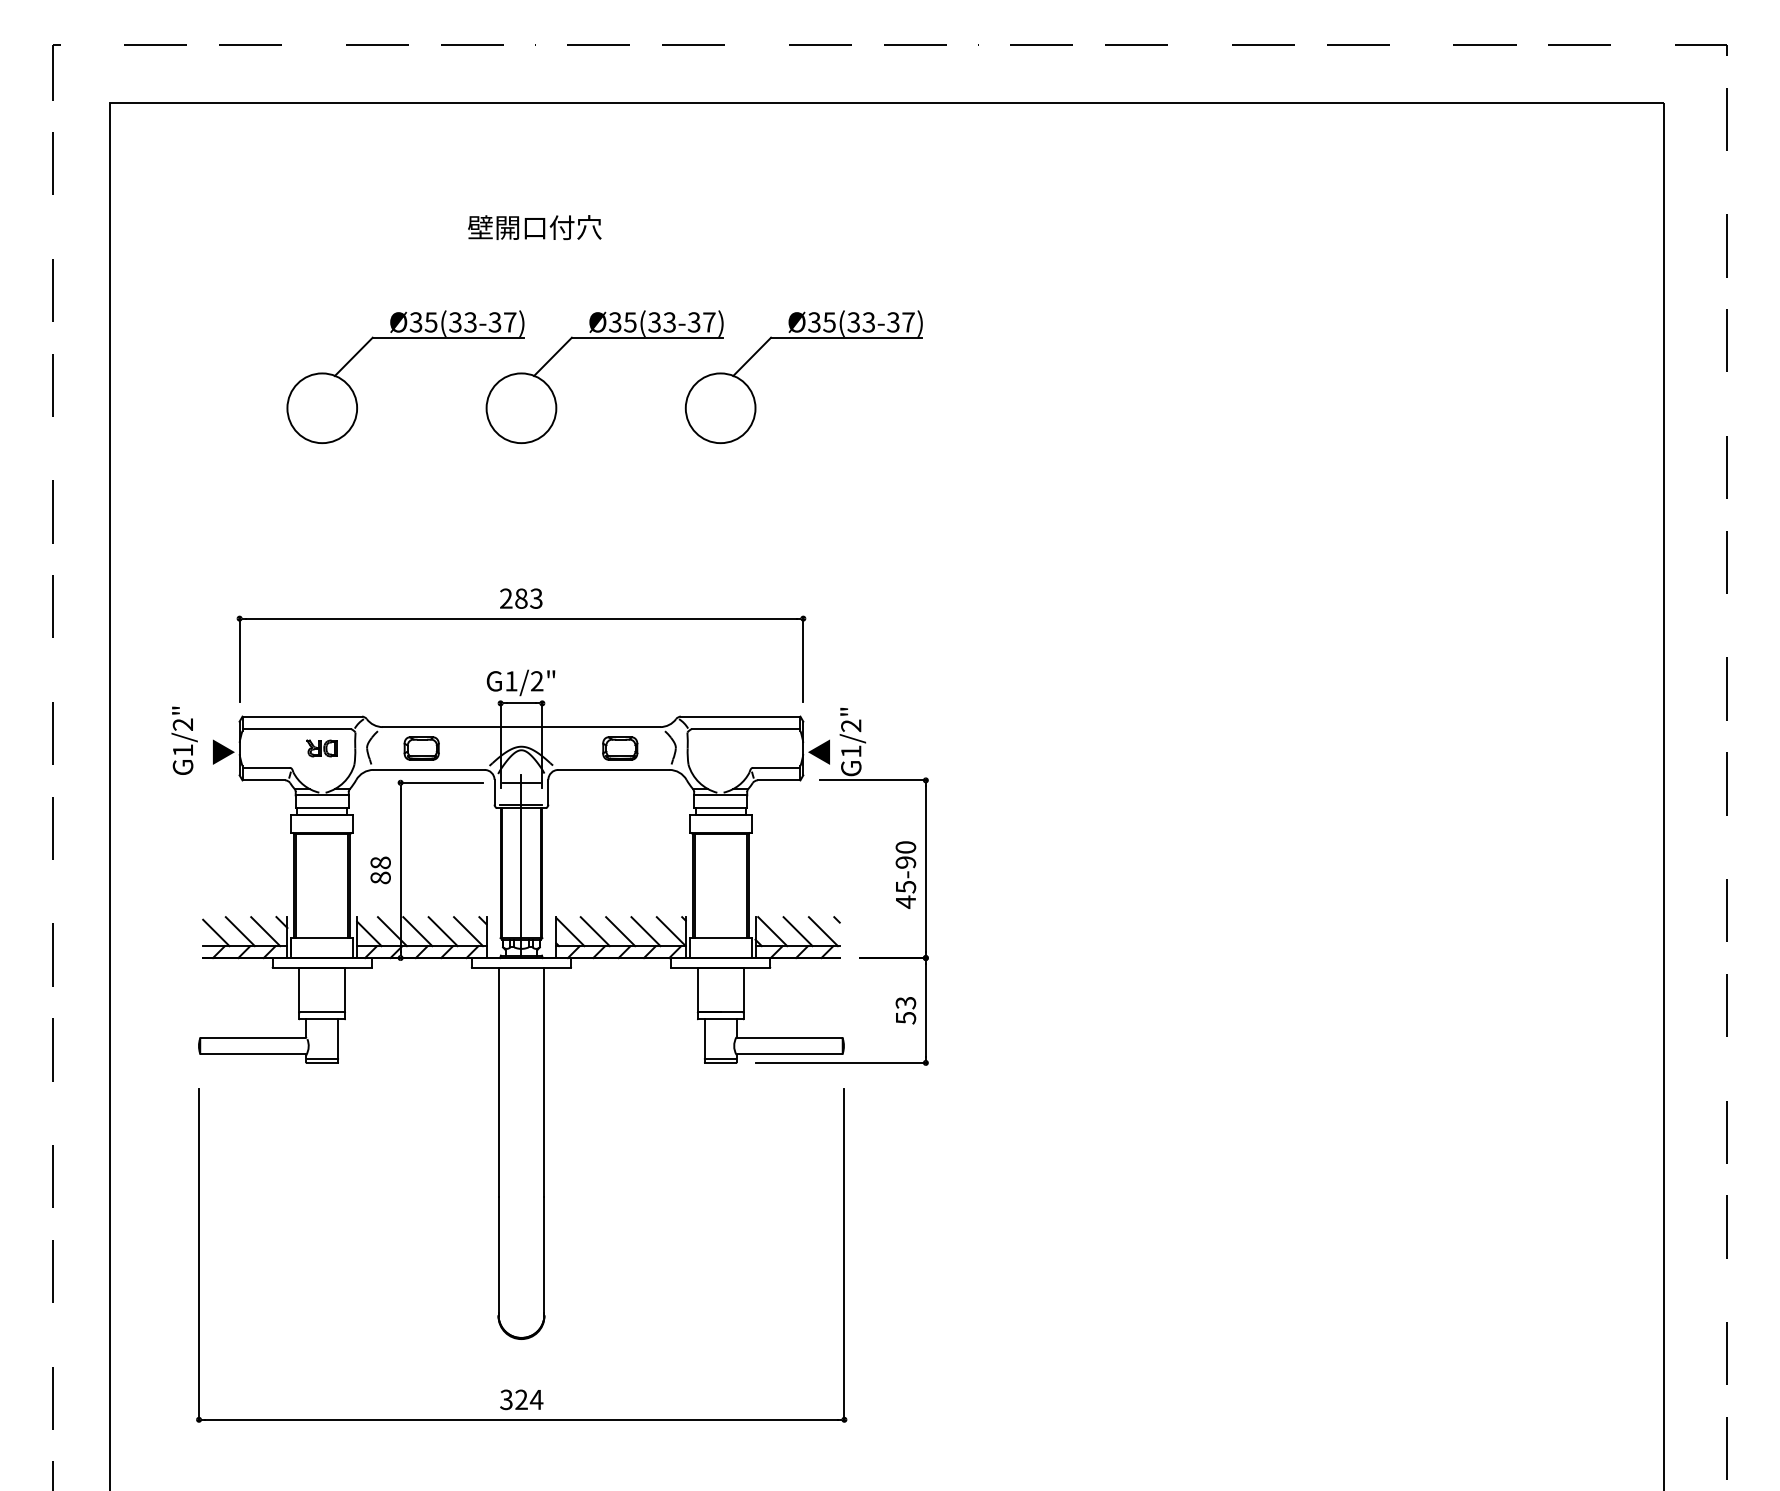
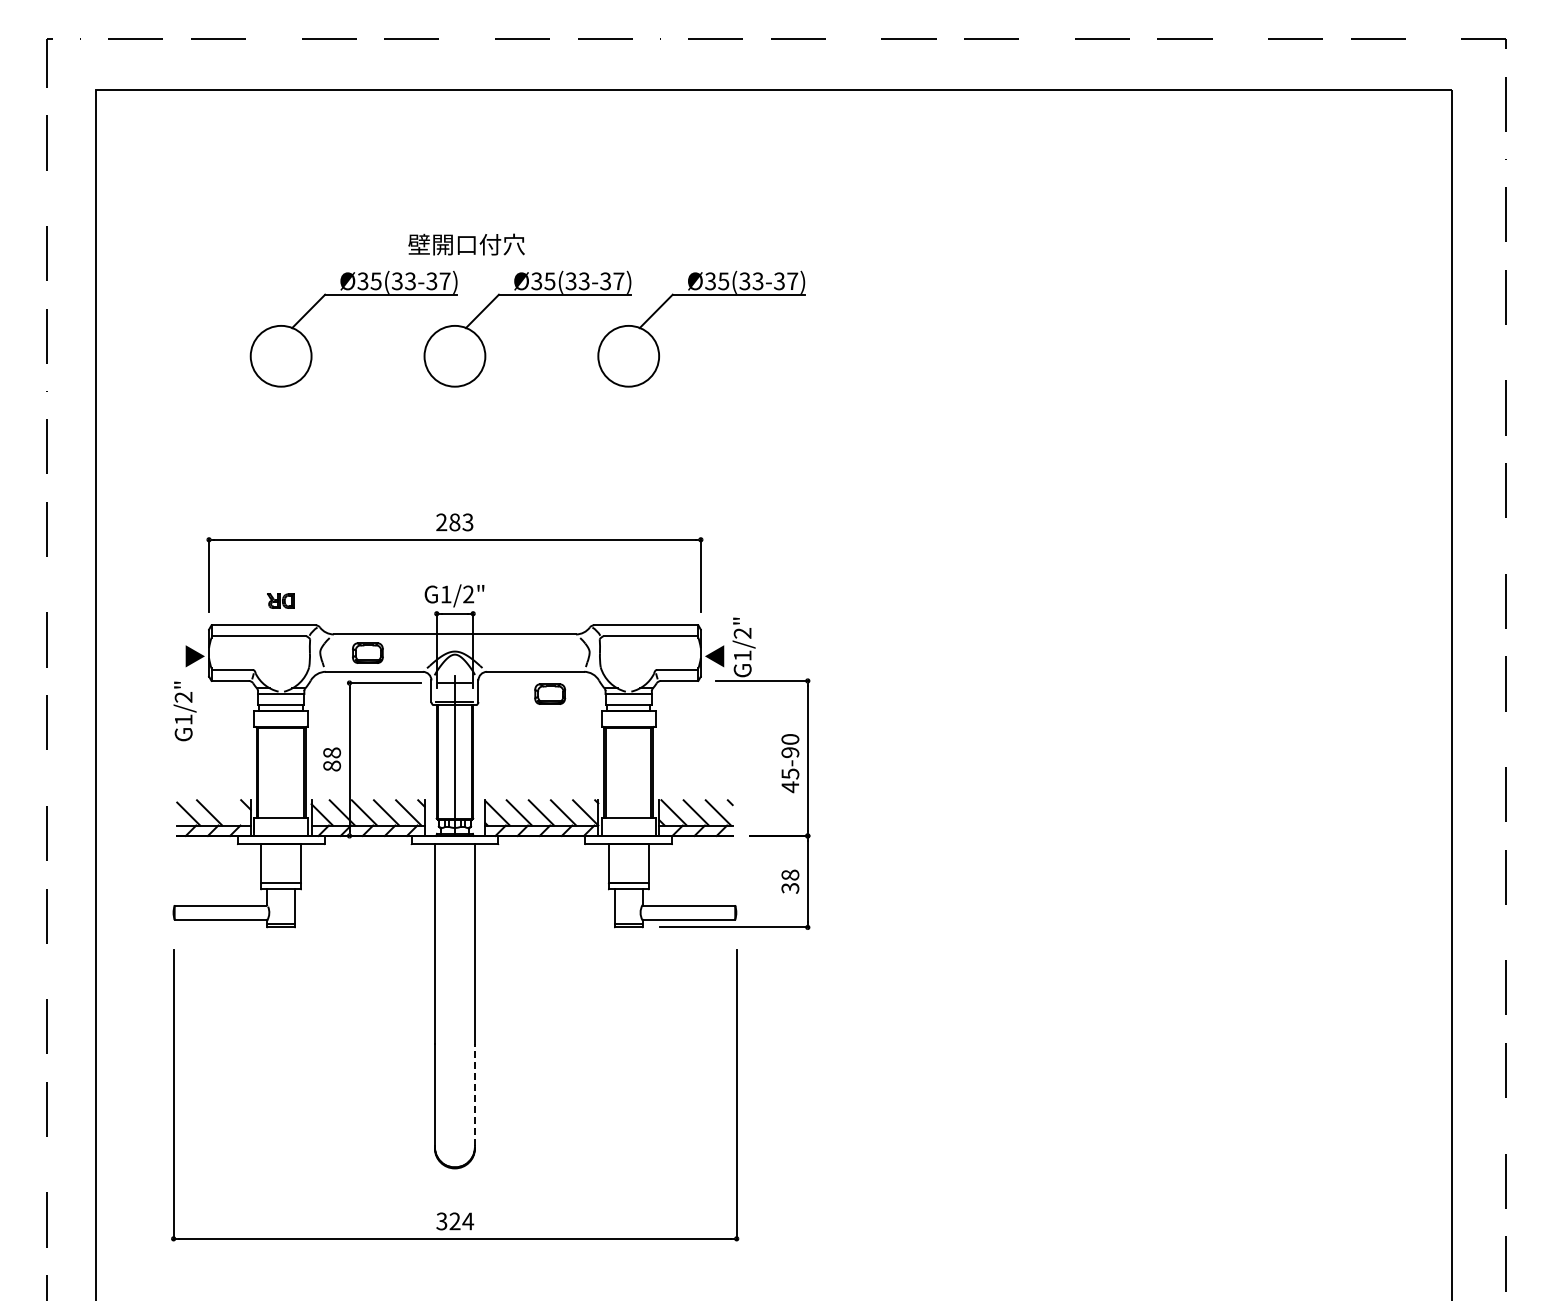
text: (534, 227) -> (466, 244), moved
text: (184, 740) -> (184, 711), moved
part: (321, 747) -> (280, 600), moved
part: (620, 747) -> (550, 693), moved
line: (265, 931) -> (231, 812), removed
text: (906, 1010) -> (790, 881), 53 -> 38
line: (543, 1255) -> (474, 1095), solid -> dashed

